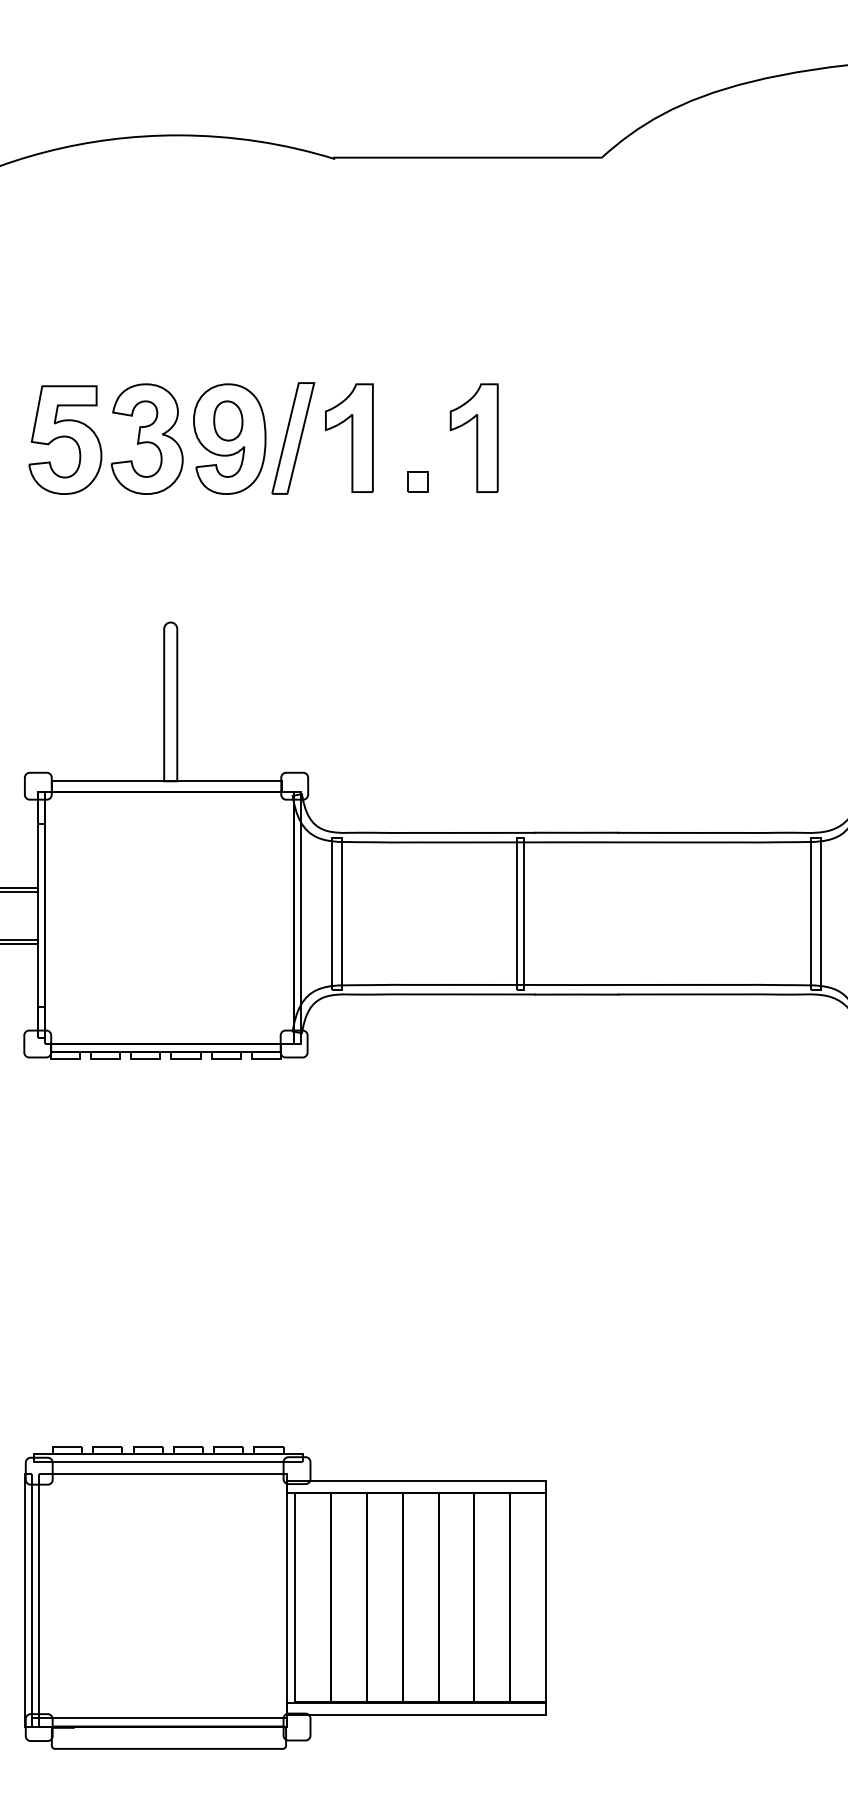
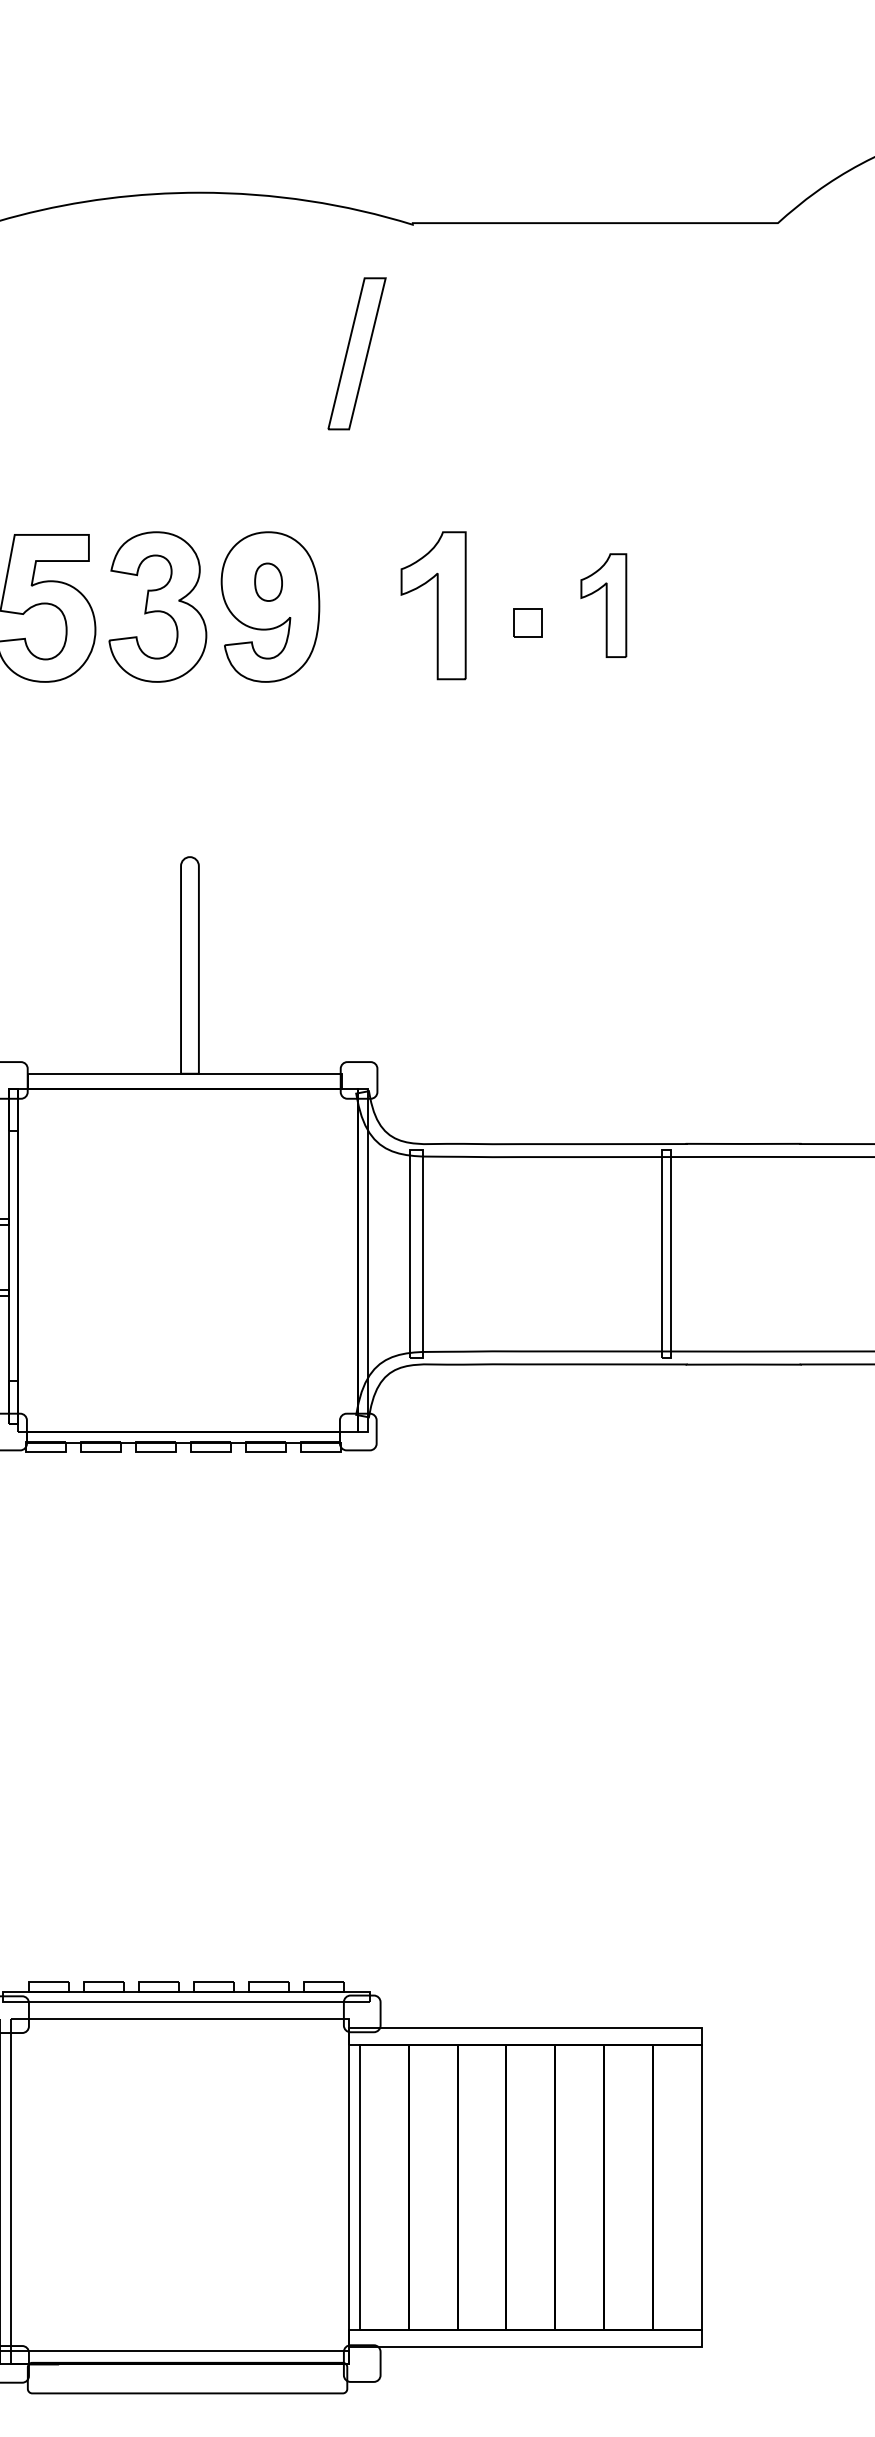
part: (228, 420) -> (268, 581), size x0.7
part: (473, 437) -> (602, 604), size x0.7
part: (293, 438) -> (357, 353), moved
part: (417, 481) -> (526, 622), moved

